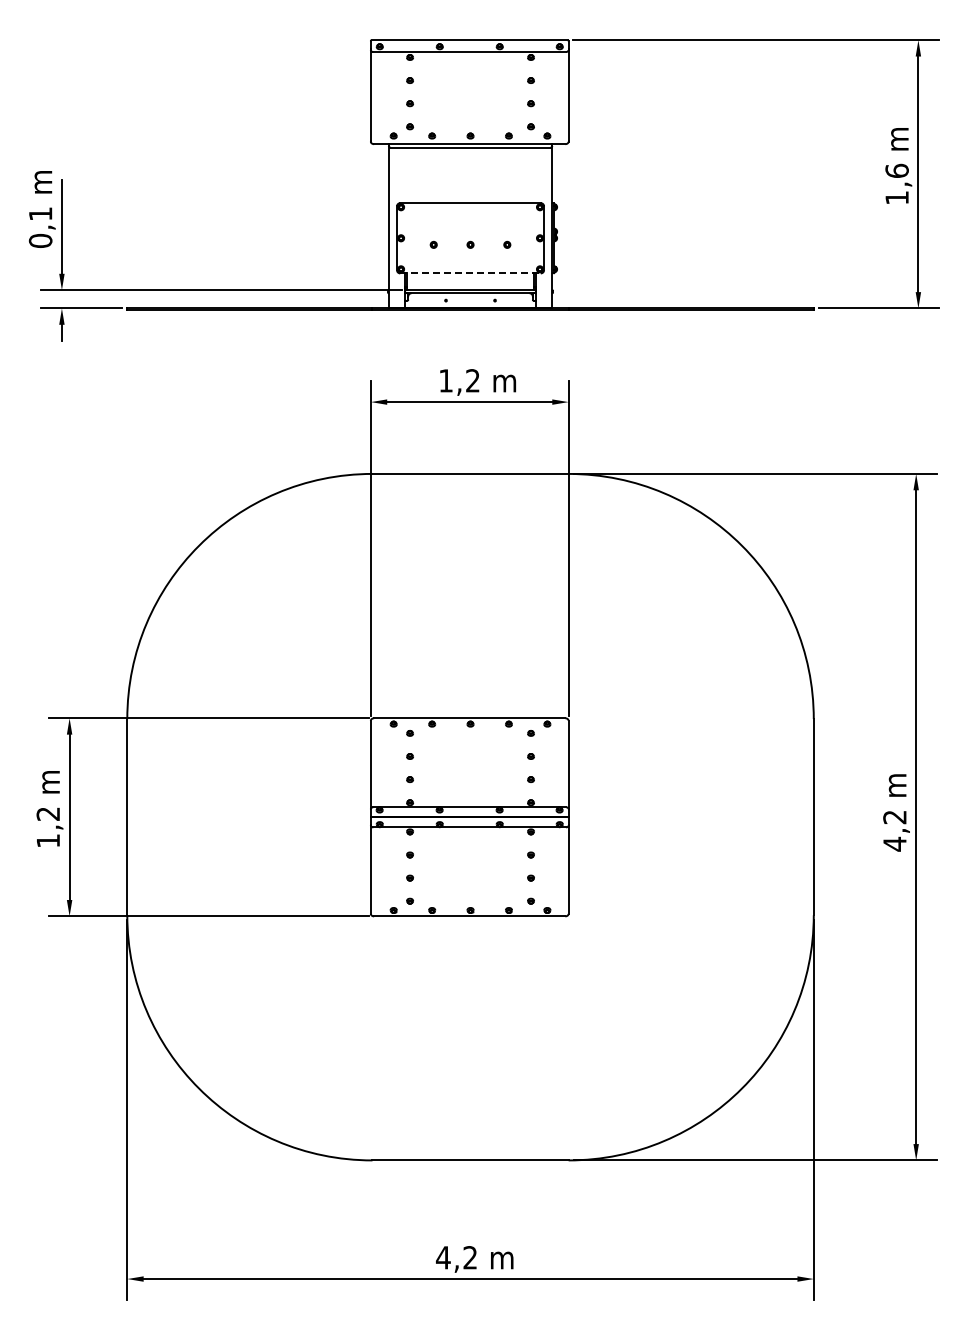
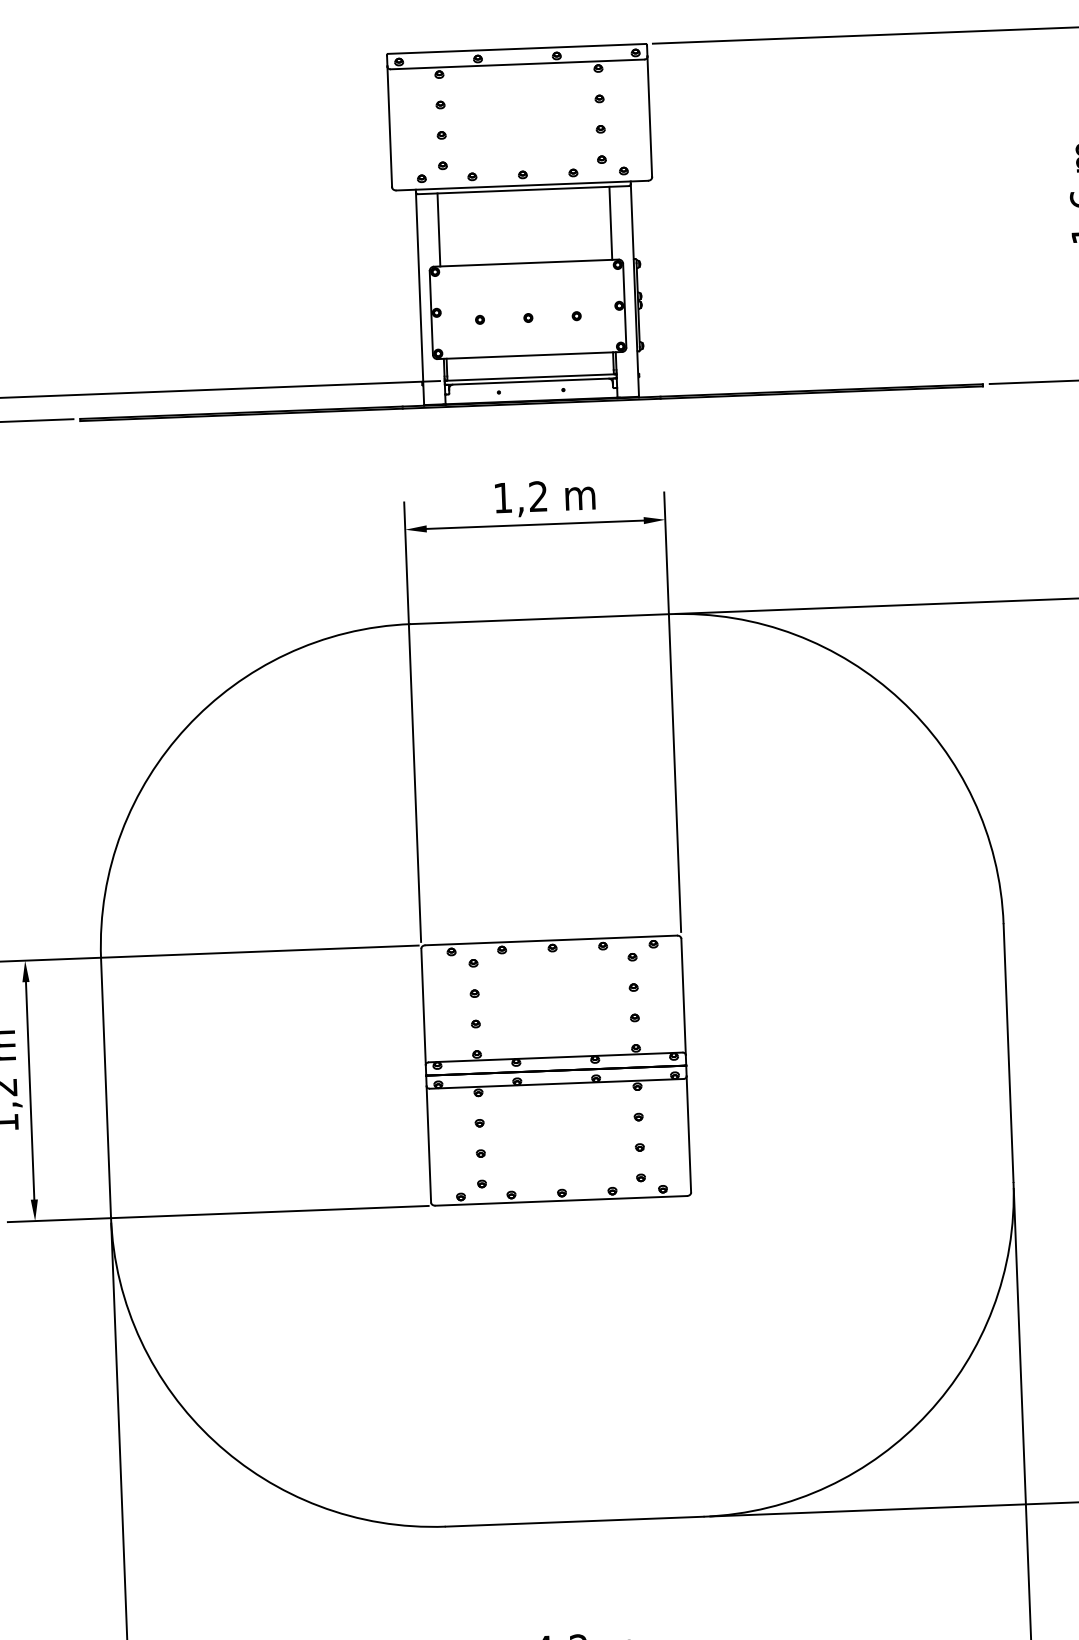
line: (405, 175) -> (439, 230), added
line: (535, 175) -> (610, 223), added
line: (471, 273) -> (531, 355), dashed -> solid

